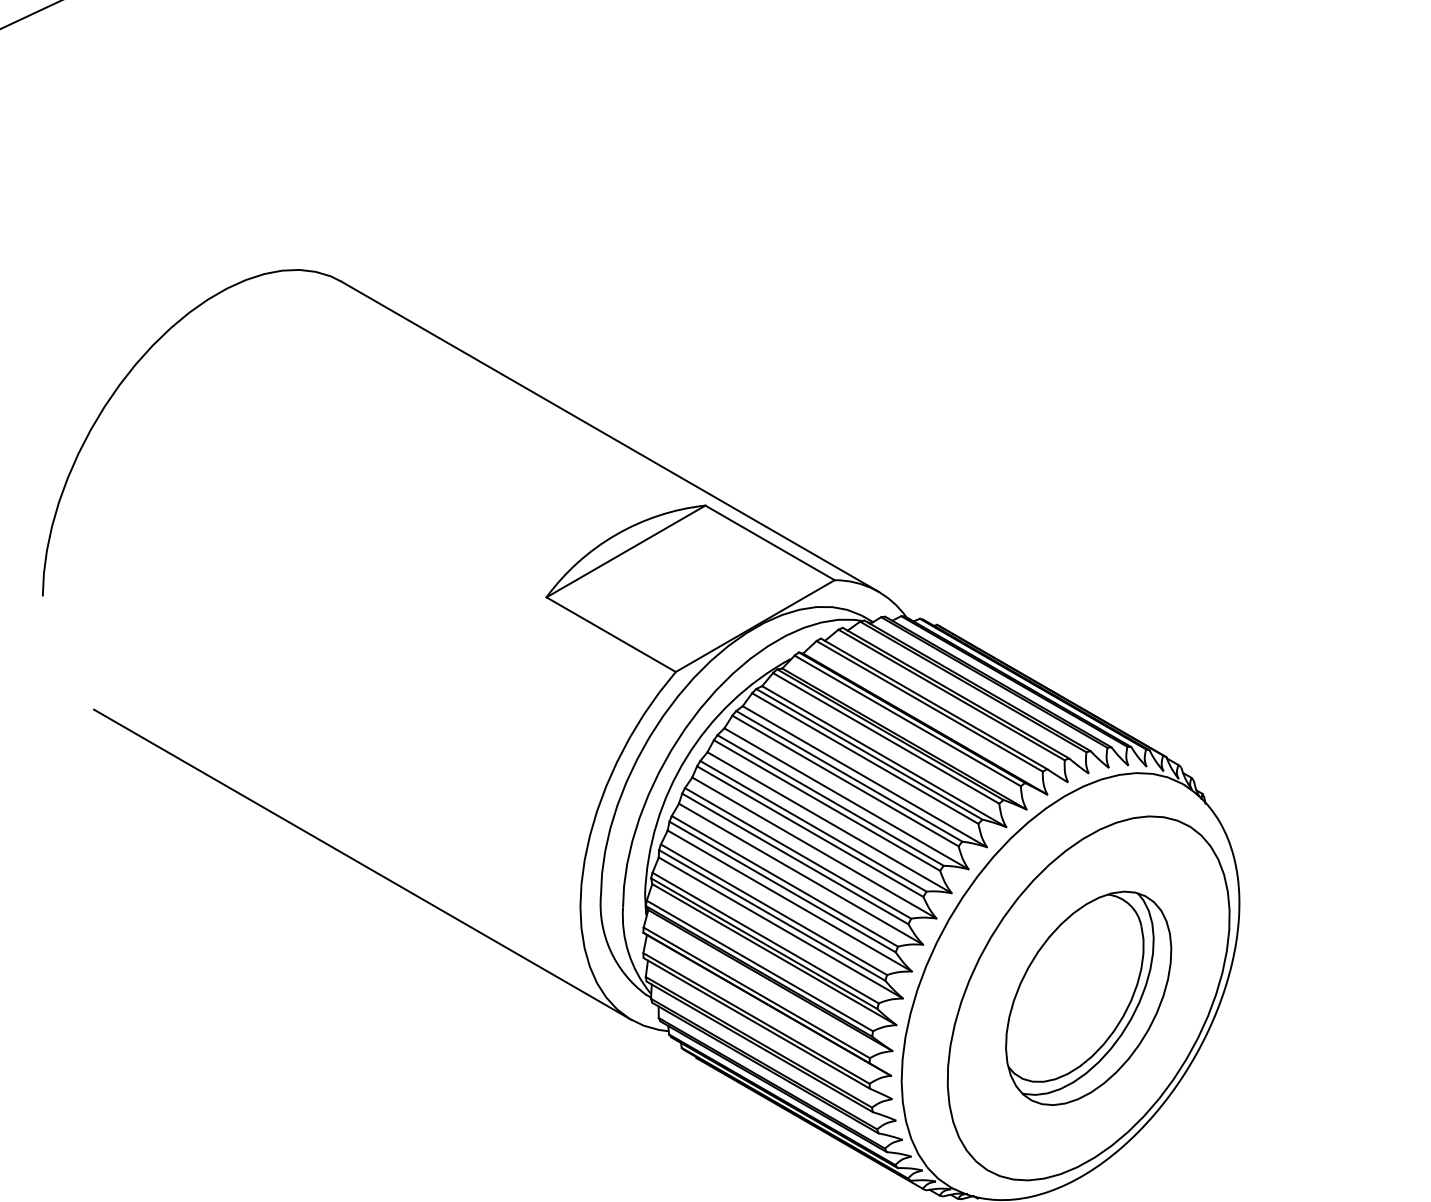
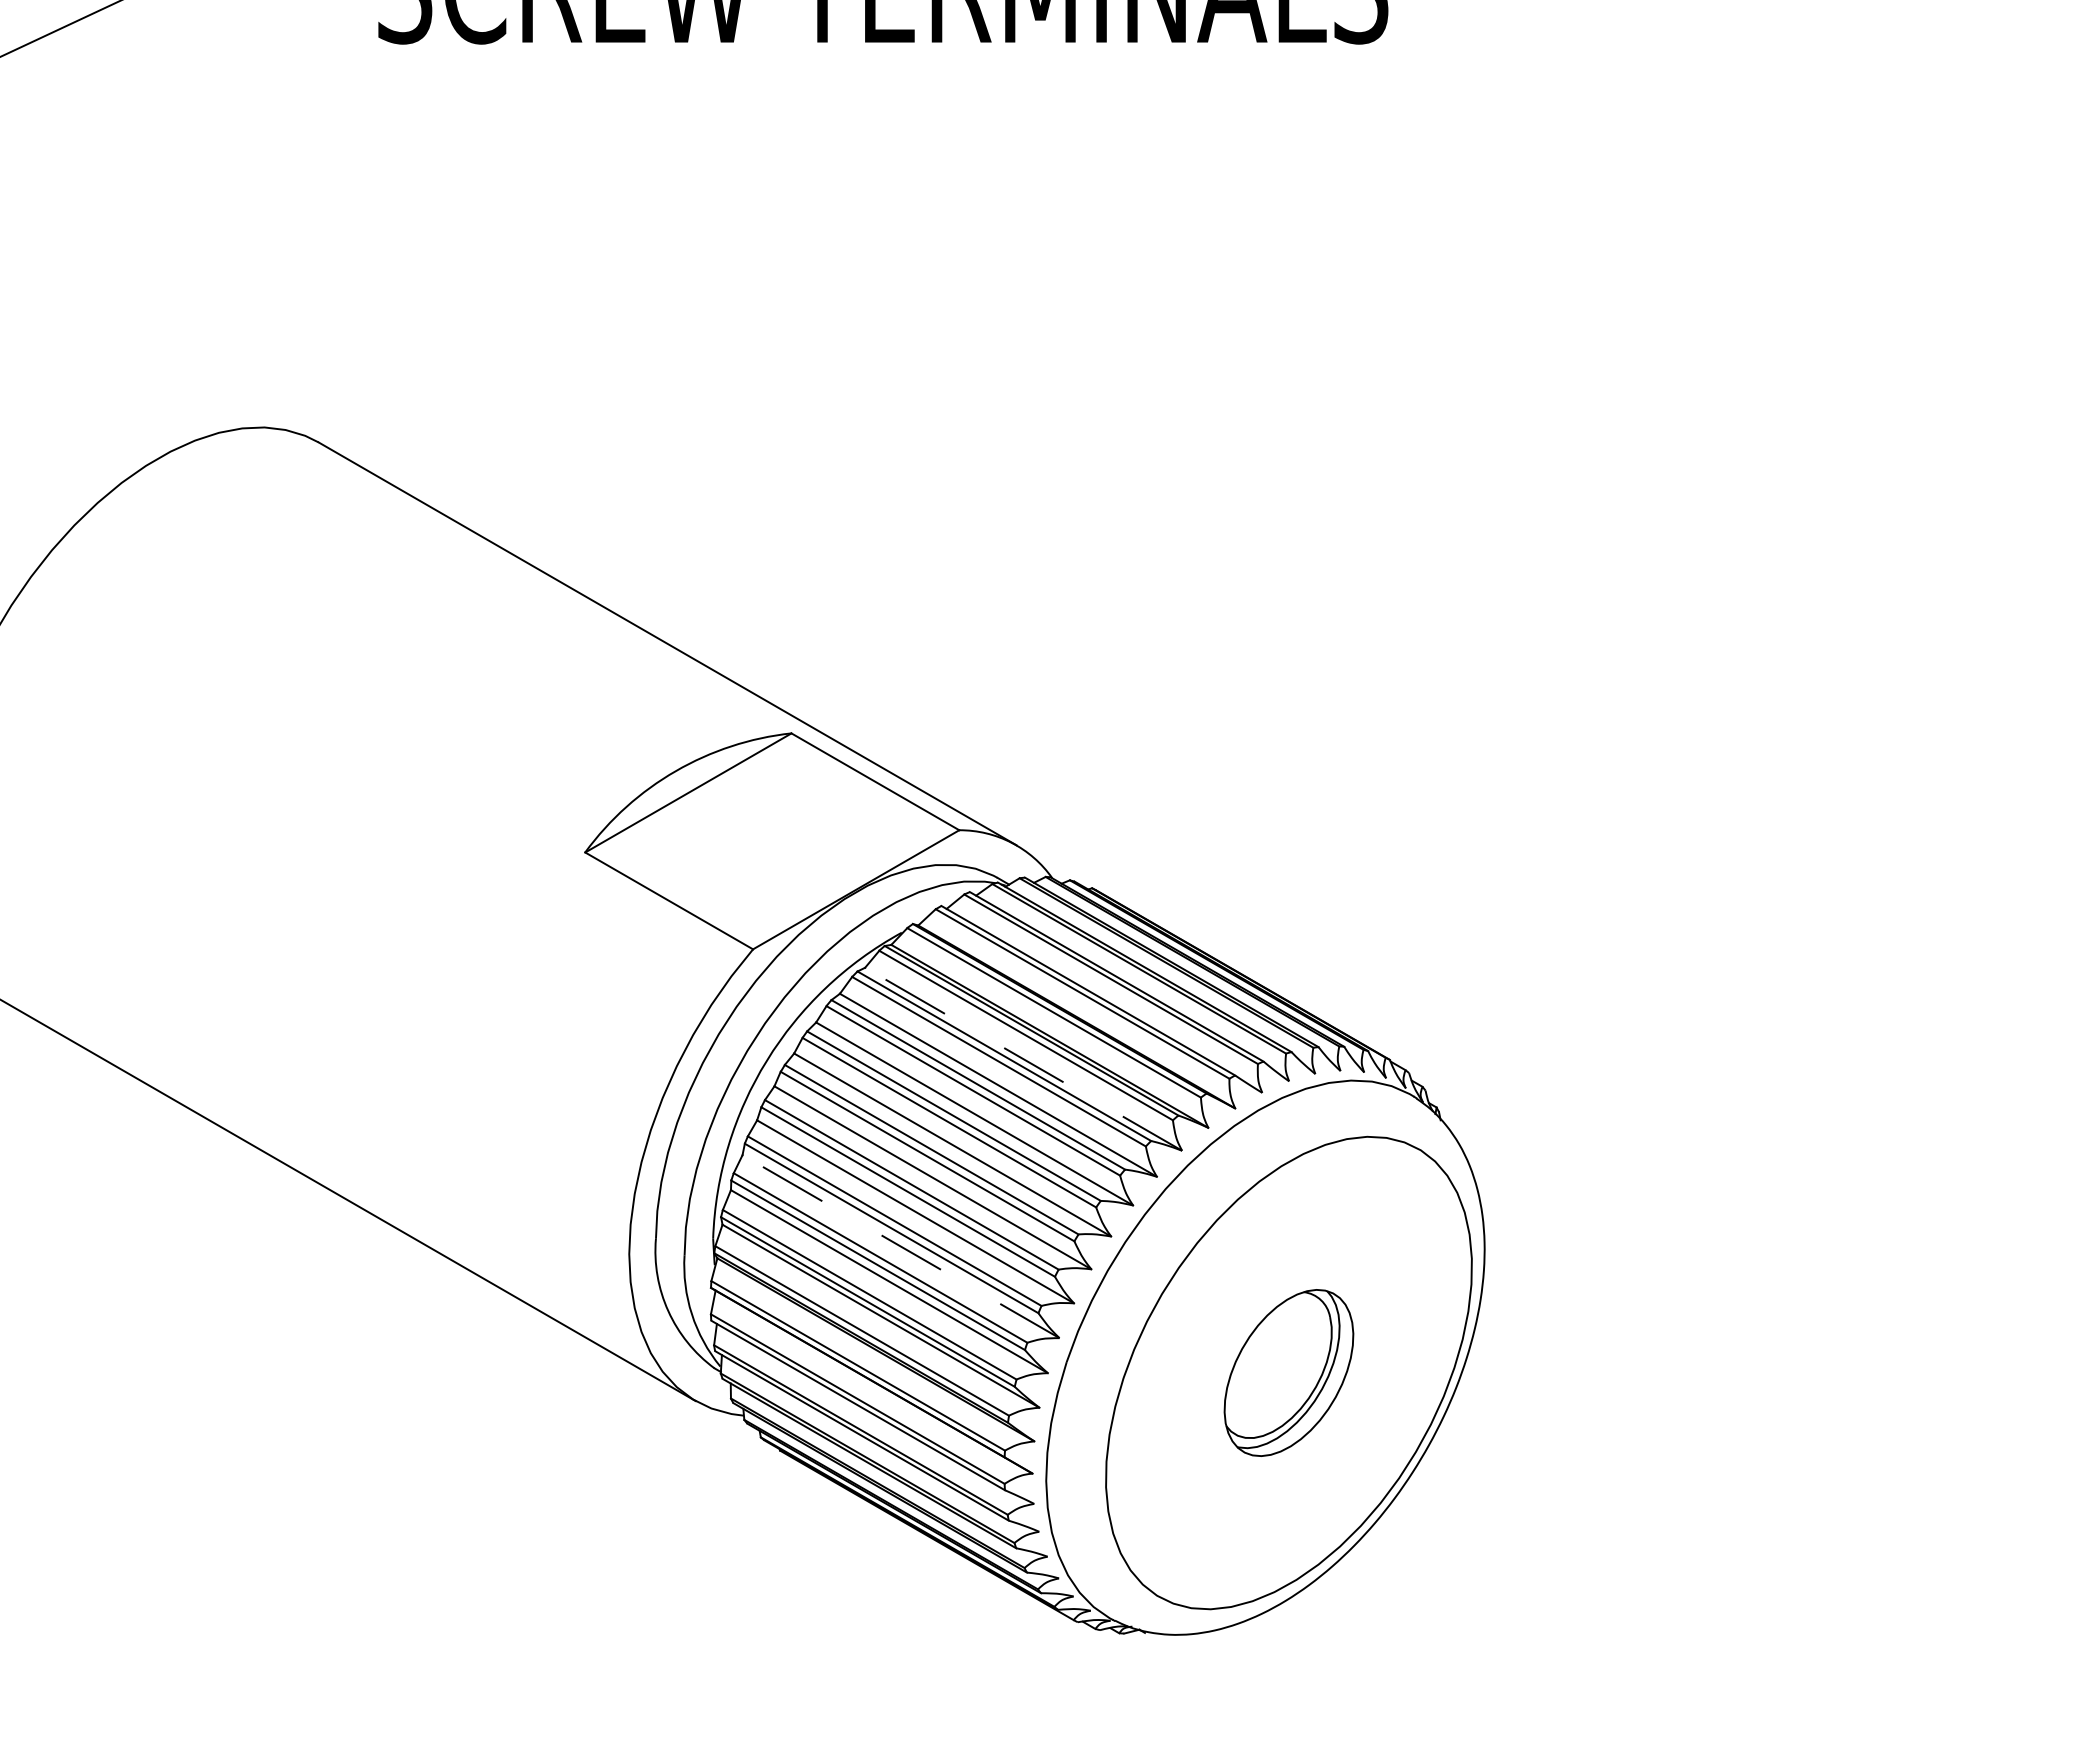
line: (884, 756) -> (1023, 1059), solid -> dashed
line: (789, 900) -> (900, 1246), solid -> dashed
part: (1088, 997) -> (1288, 1372), size x0.6

